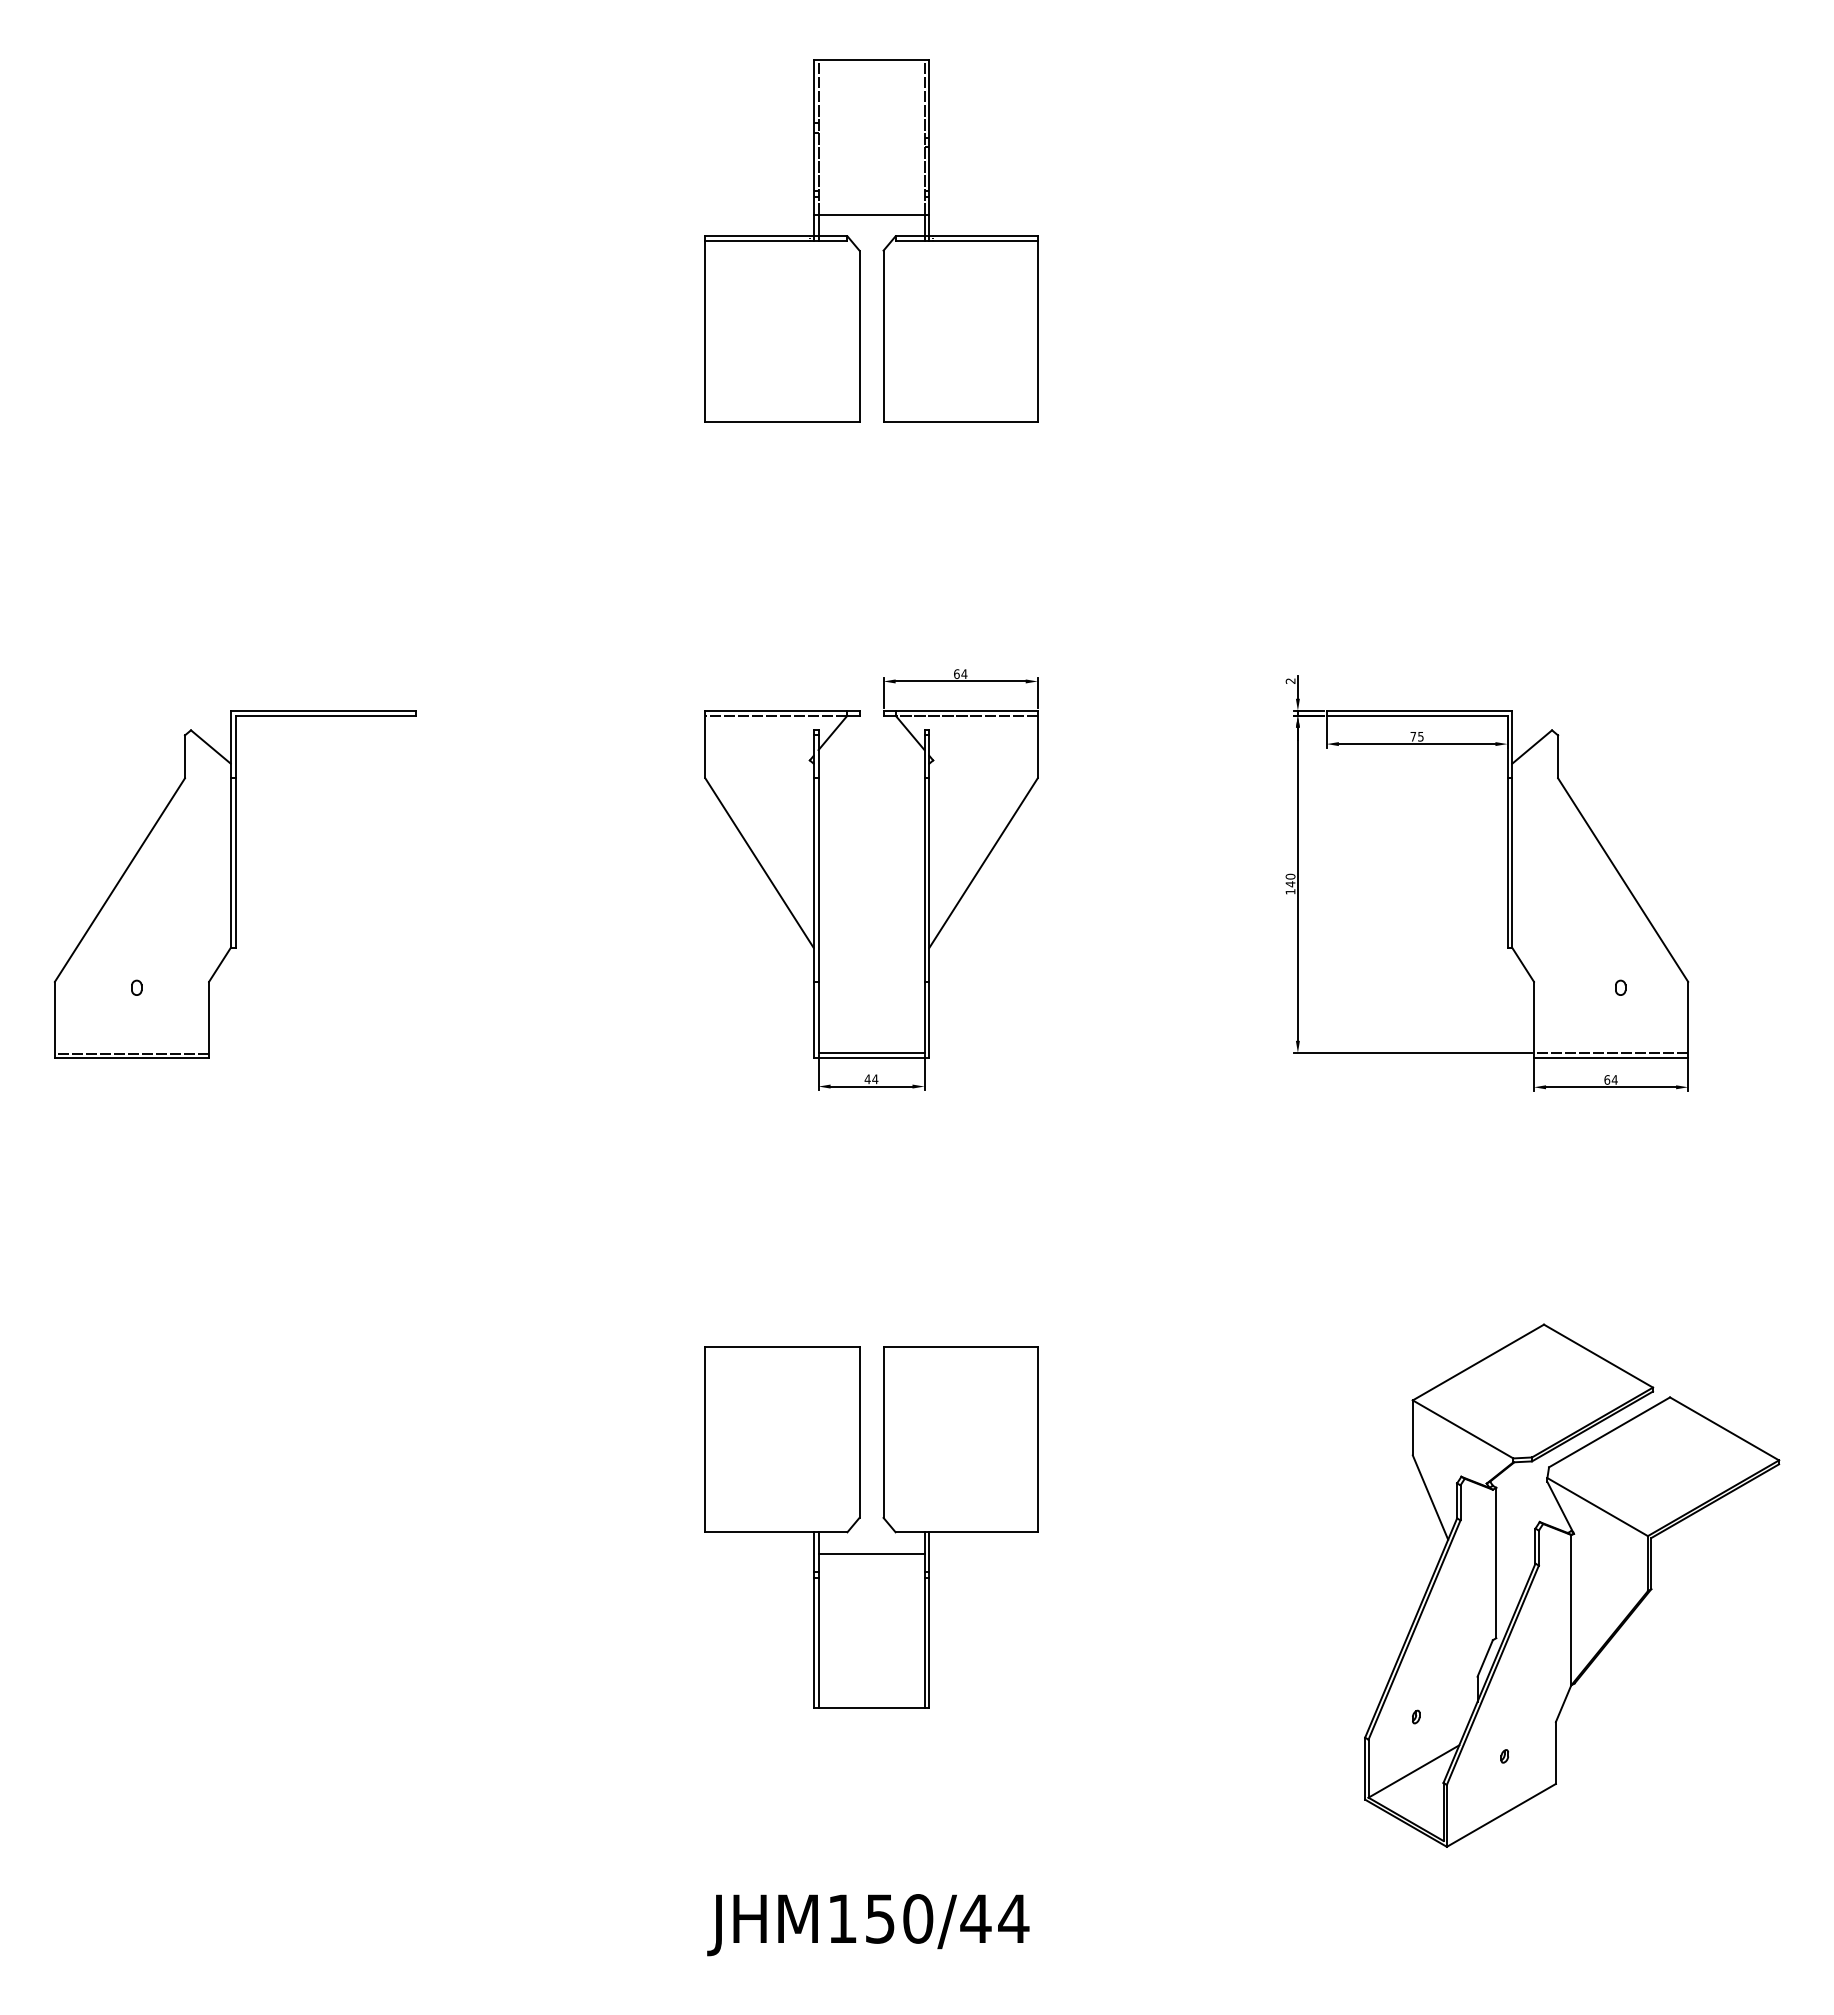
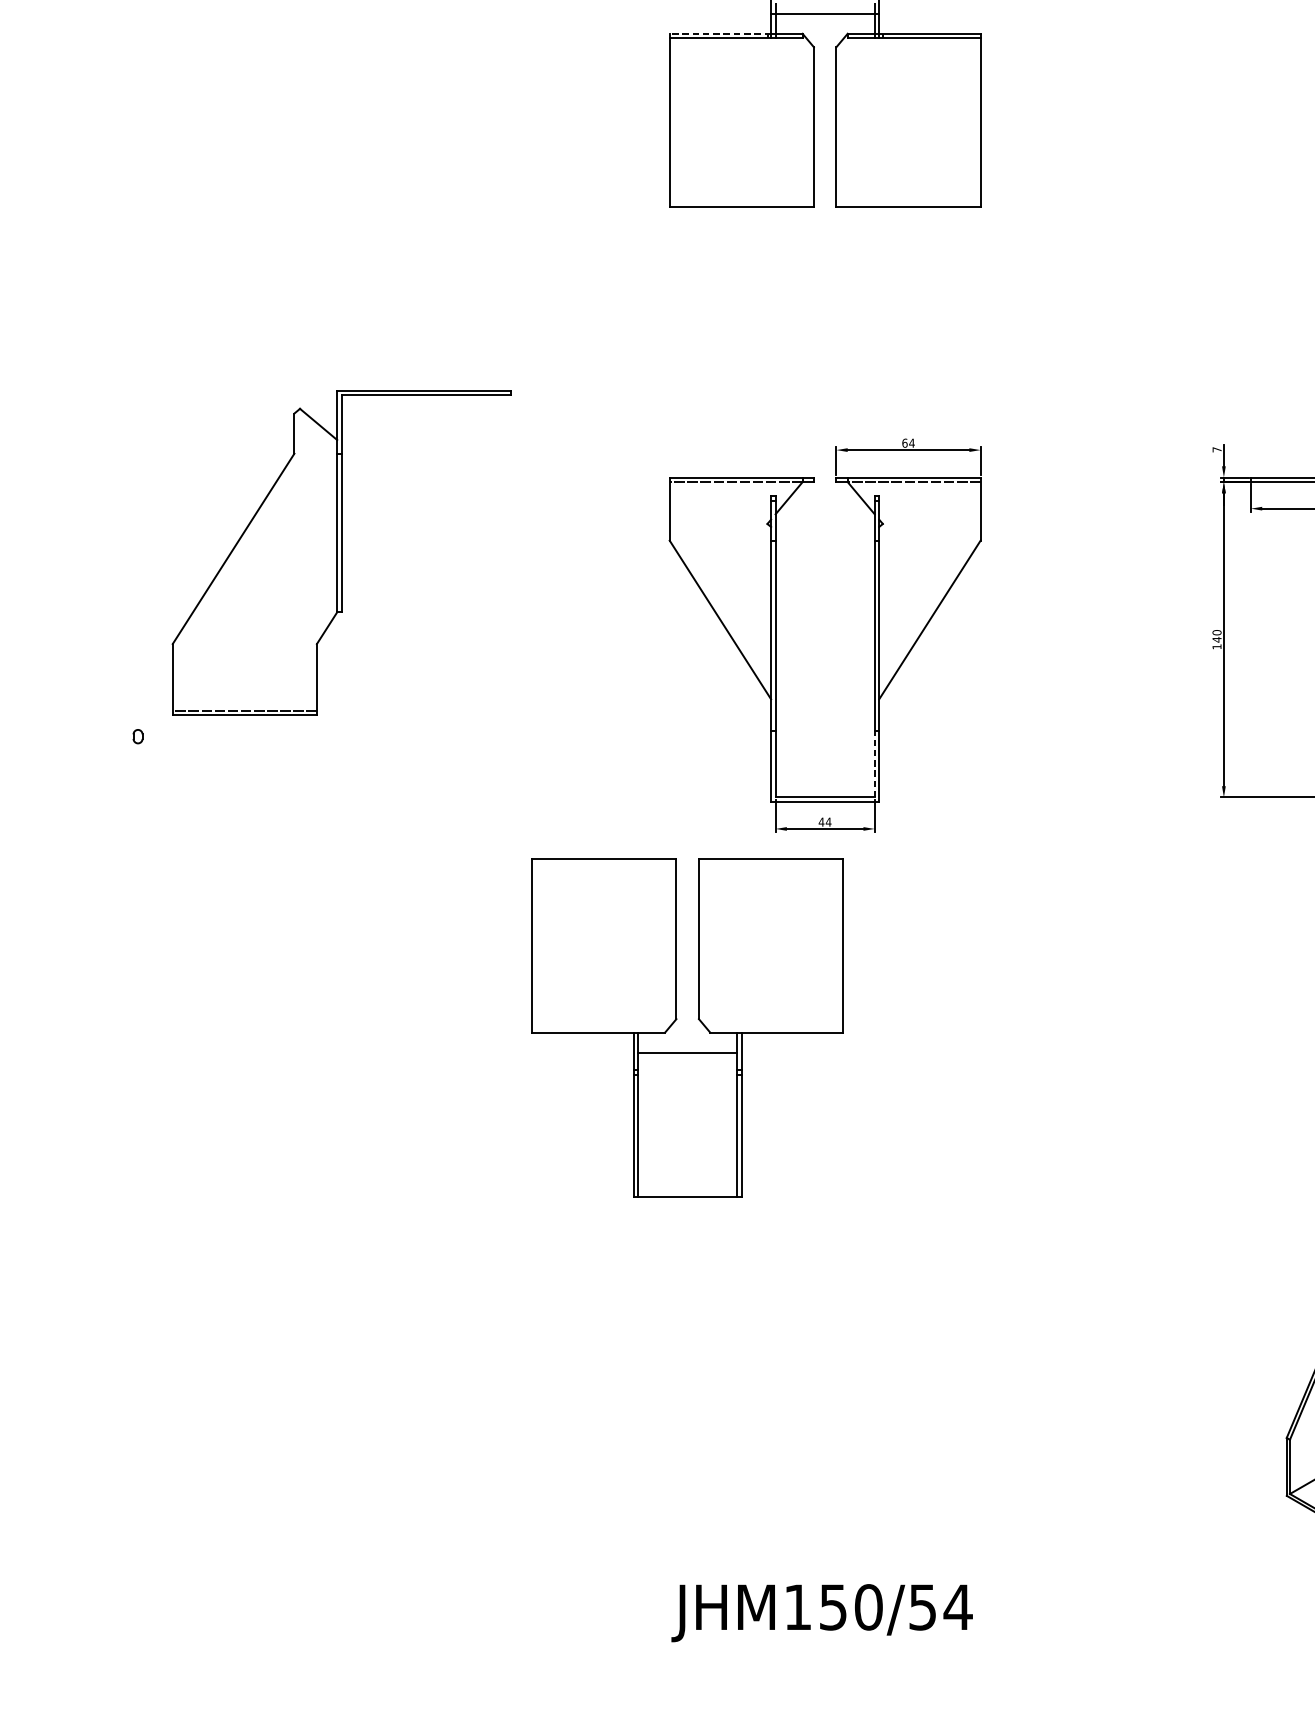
line: (759, 236) -> (720, 33), solid -> dashed
text: (1290, 680) -> (1216, 449), 2 -> 7
part: (235, 884) -> (341, 553), moved
line: (924, 1017) -> (874, 764), solid -> dashed
part: (860, 1518) -> (677, 1019), moved
text: (975, 1918) -> (922, 1606), JHM150/44 -> JHM150/54

